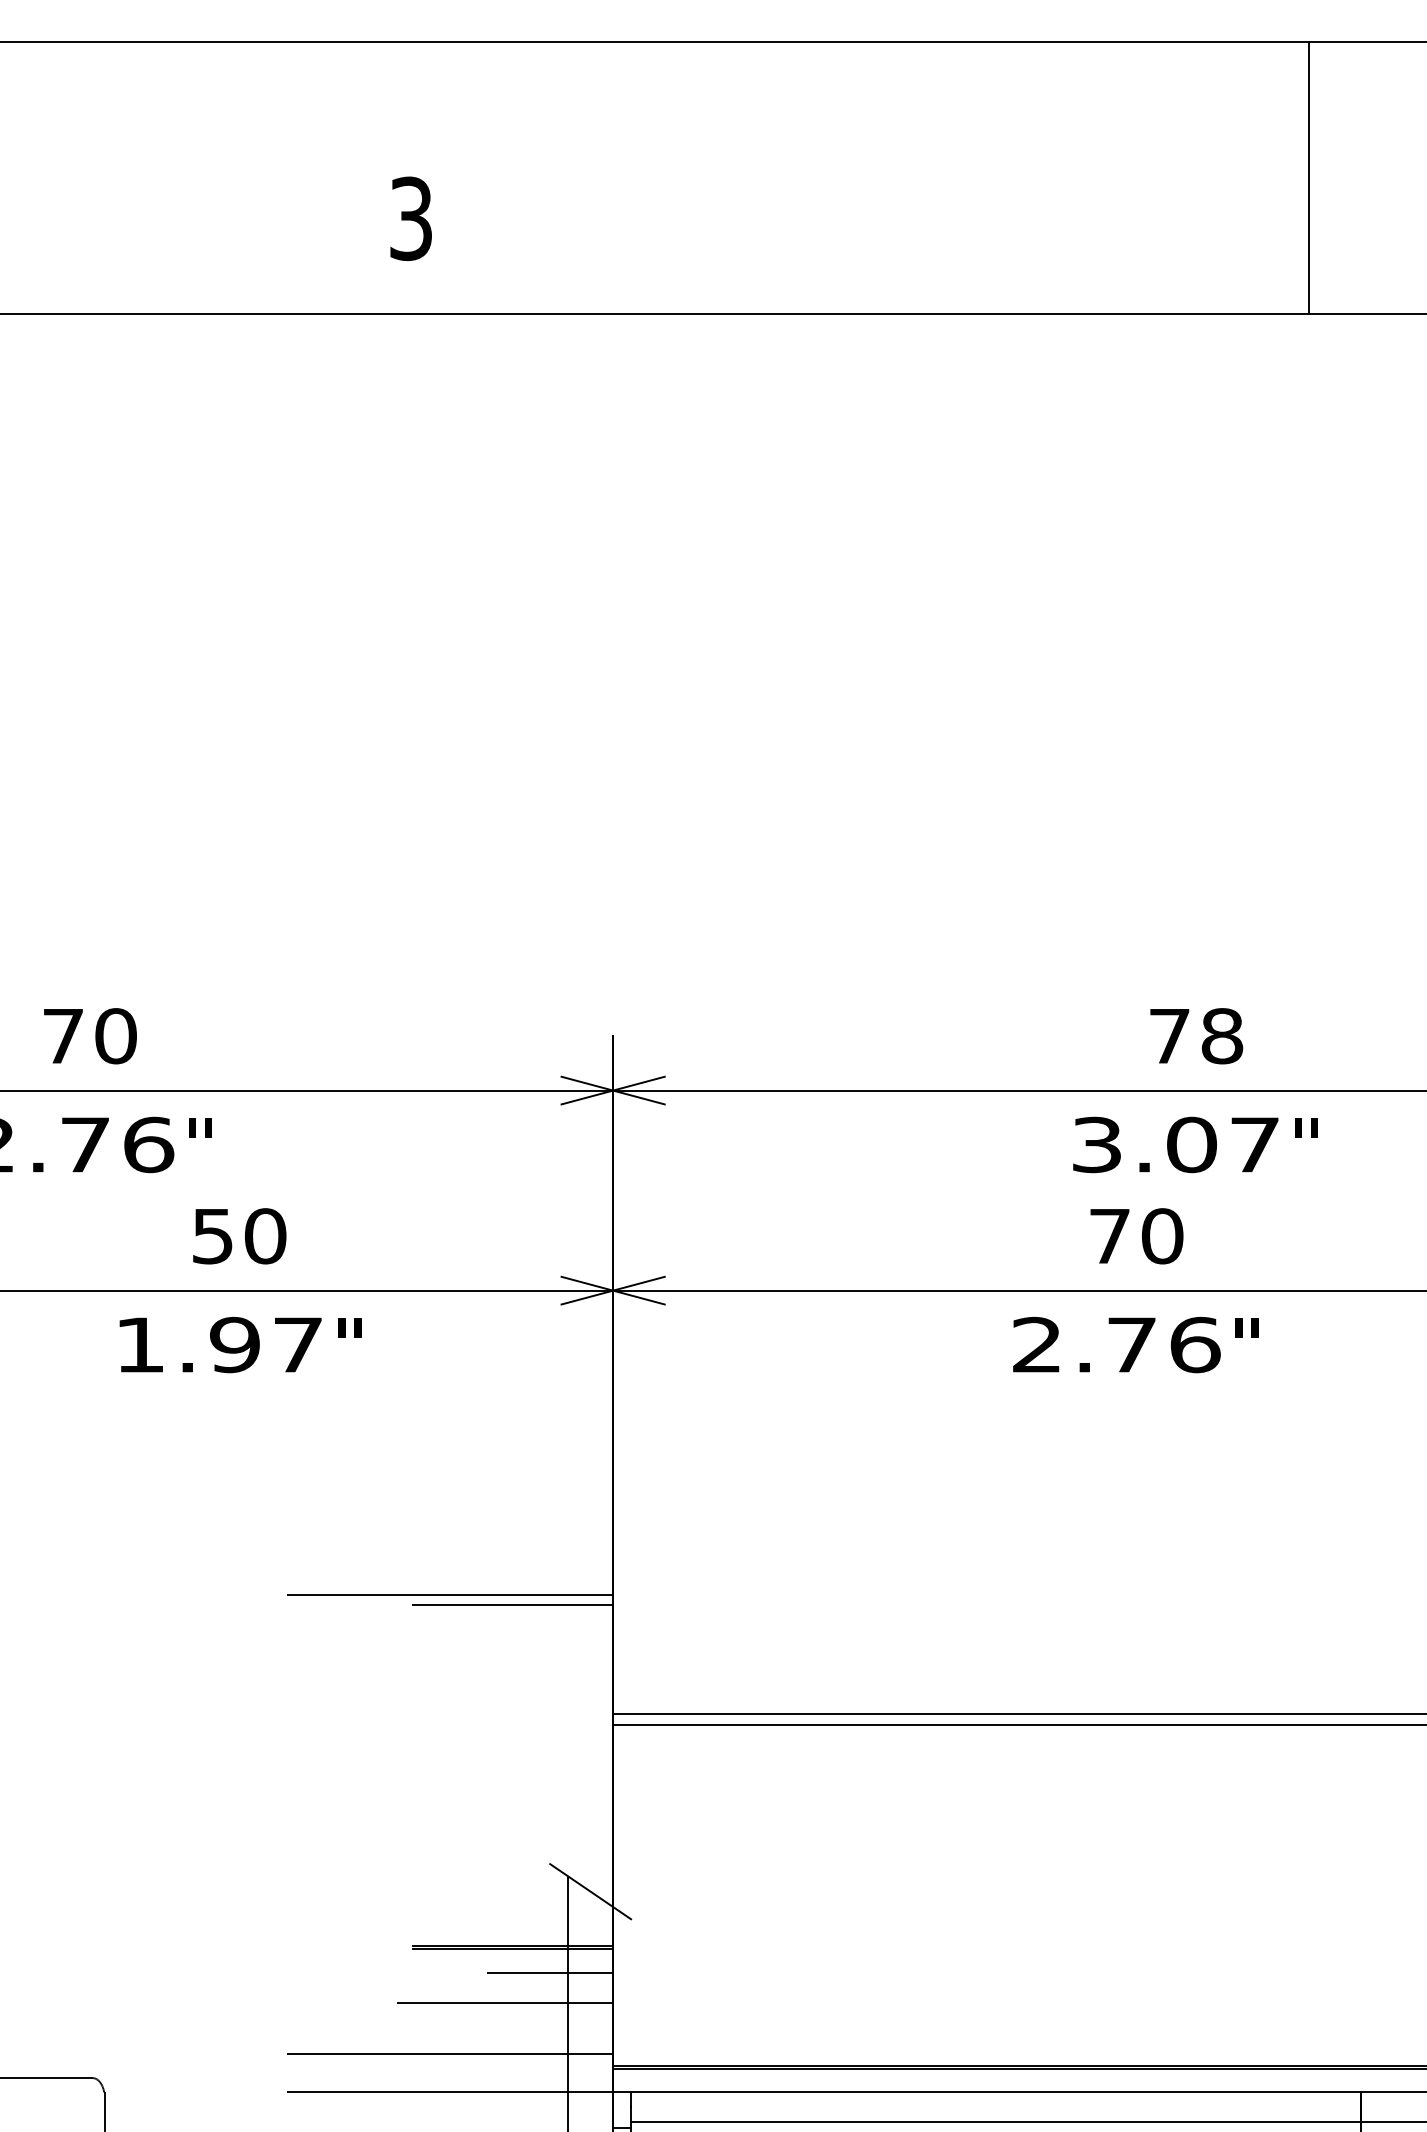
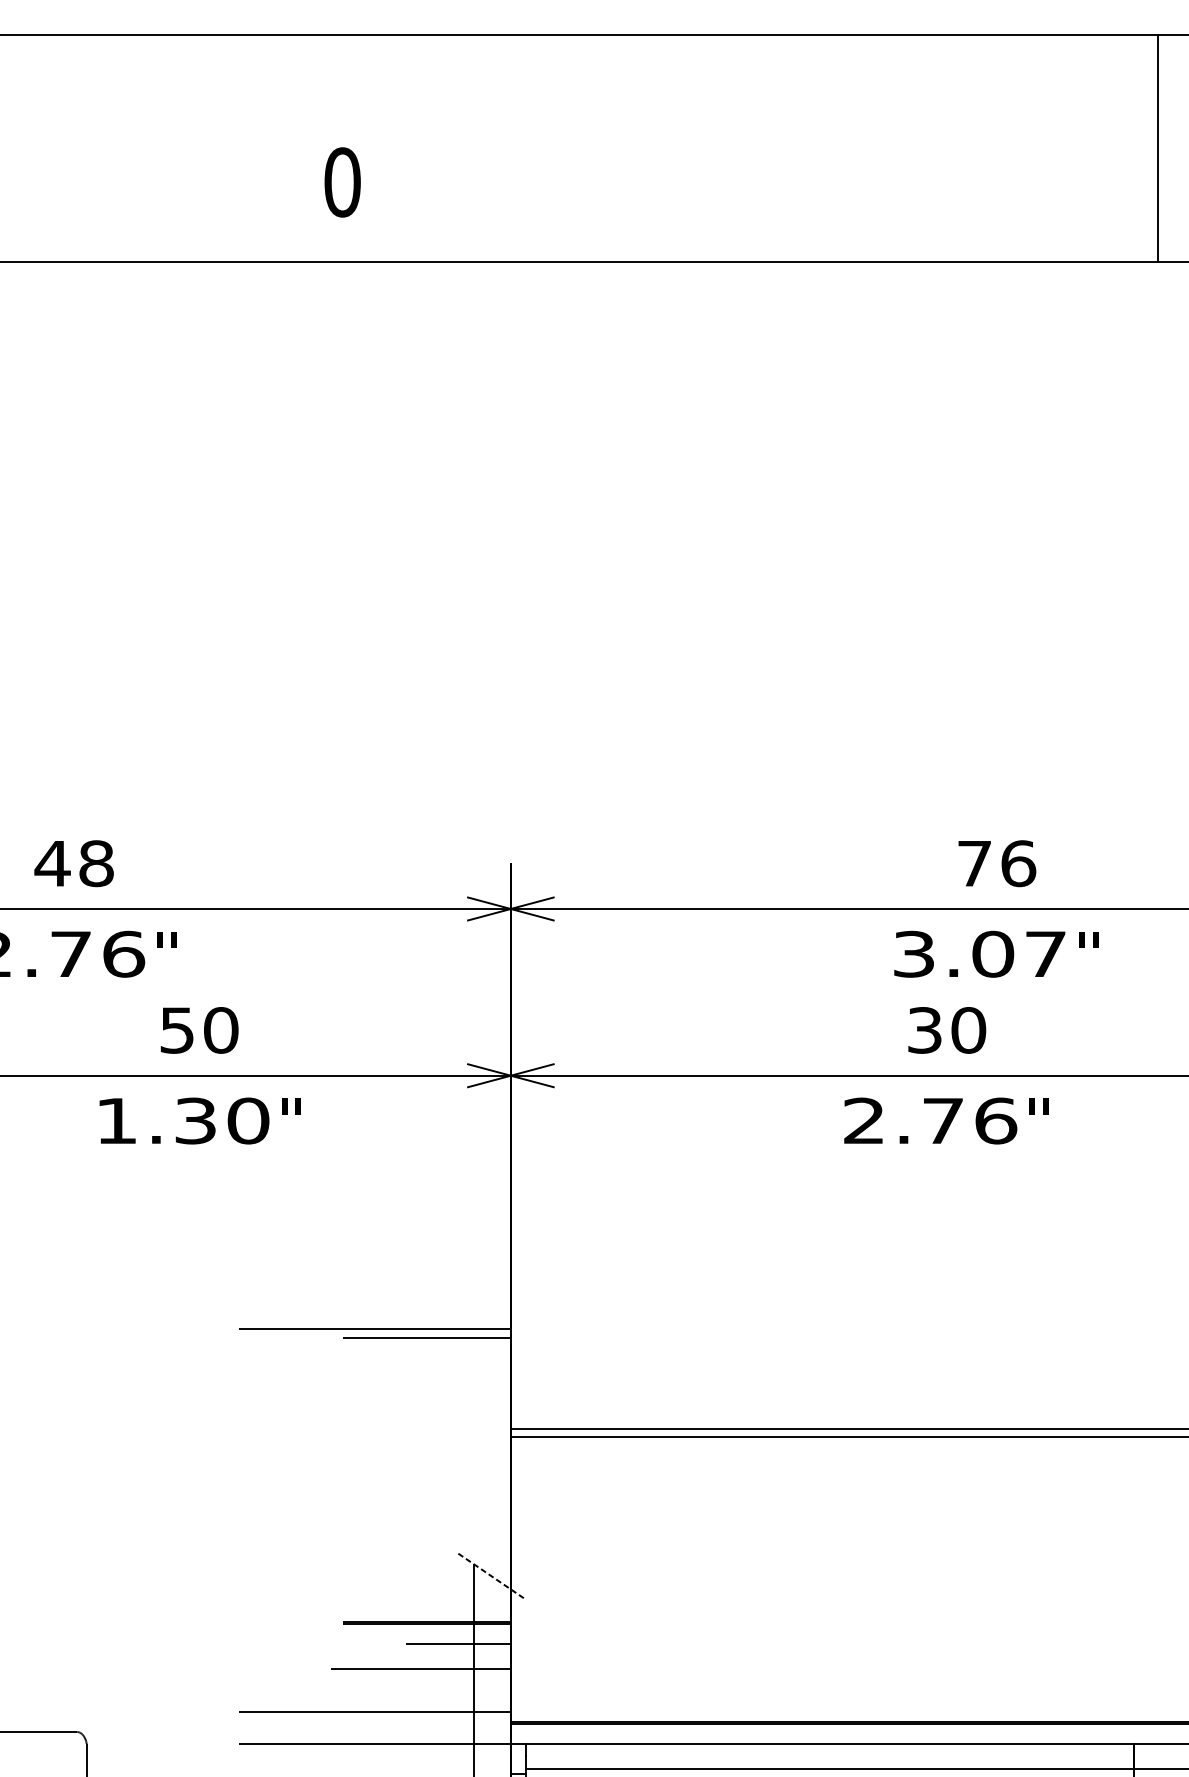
line: (1309, 177) -> (1157, 148), moved
text: (411, 218) -> (342, 182), 3 -> 0
text: (88, 1036) -> (73, 863), 70 -> 48
text: (1222, 1036) -> (1018, 863), 78 -> 76
text: (1109, 1236) -> (924, 1030), 70 -> 30
text: (266, 1344) -> (221, 1120), 1.97 -> 1.30
line: (590, 1891) -> (491, 1576), solid -> dashed

